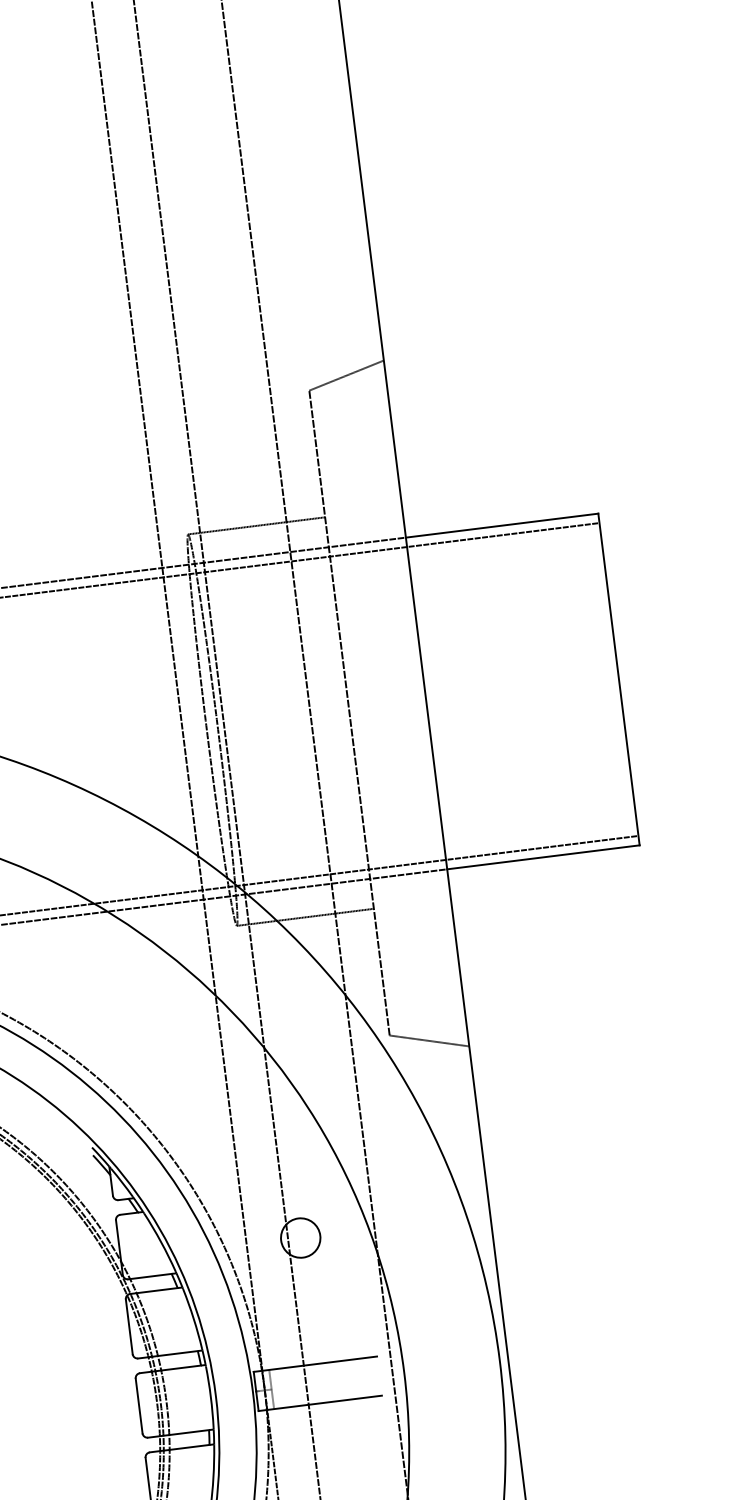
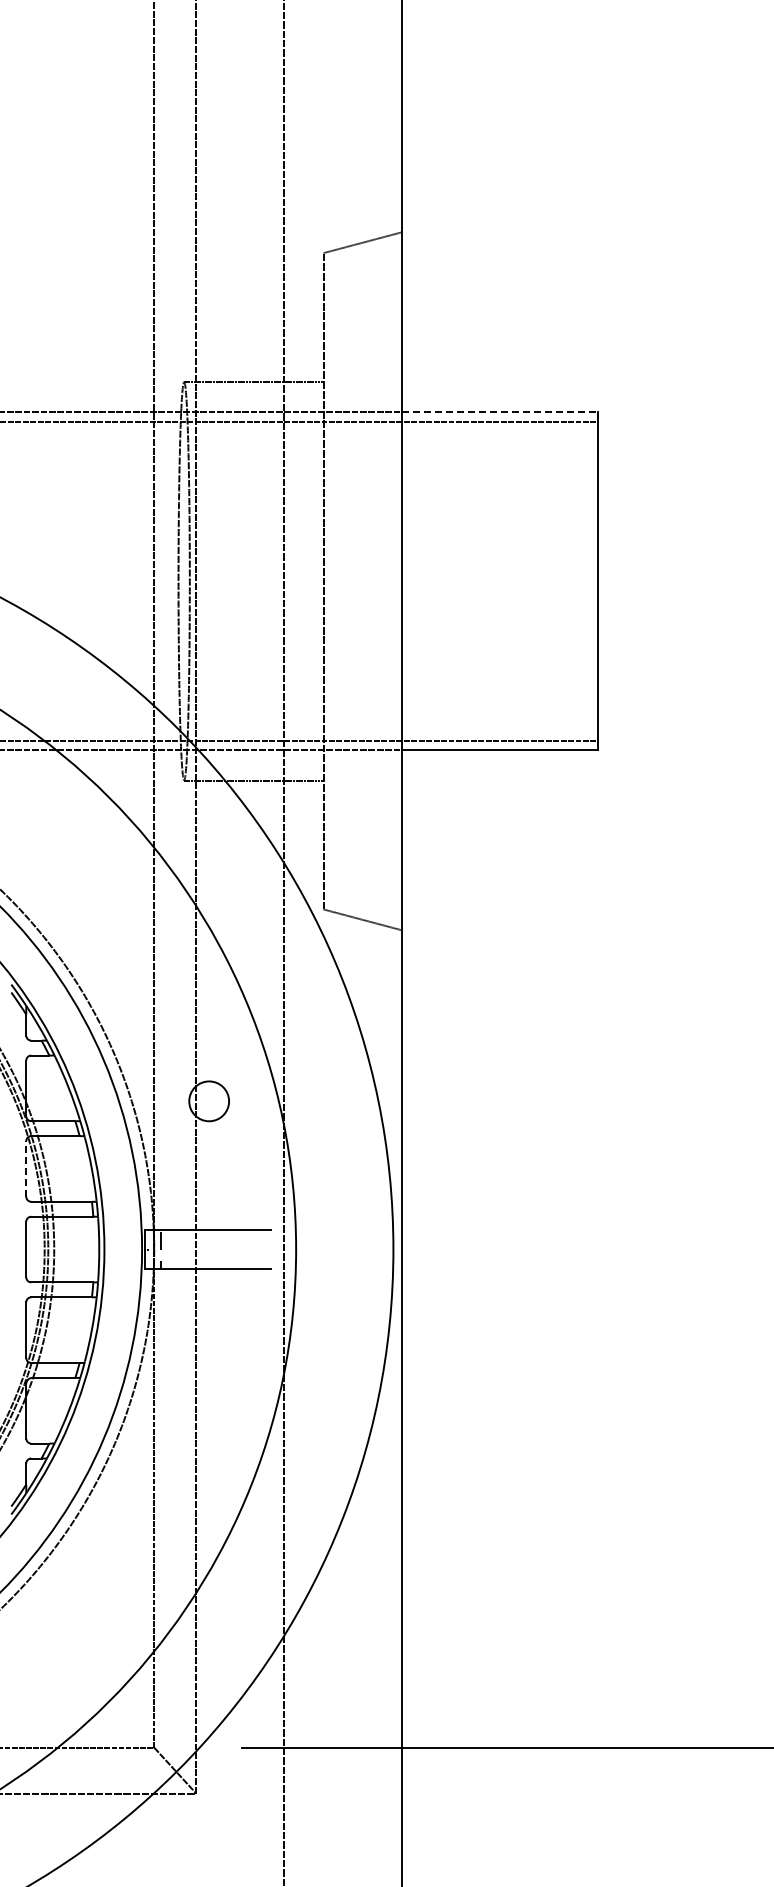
line: (501, 525) -> (499, 412), solid -> dashed
line: (129, 1326) -> (26, 1168), solid -> dashed

